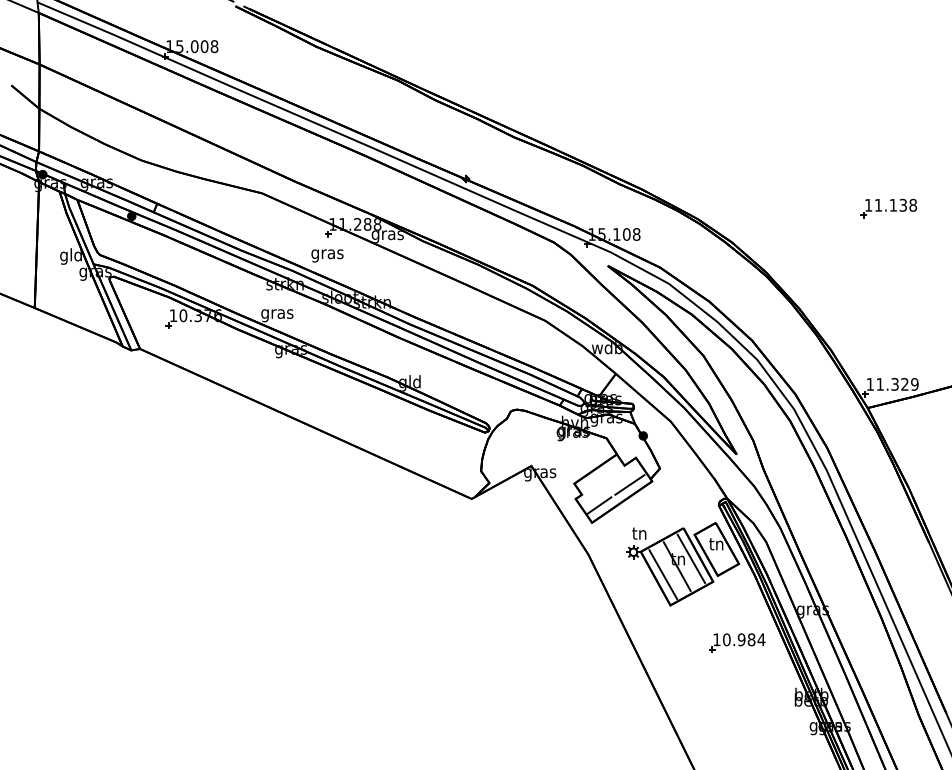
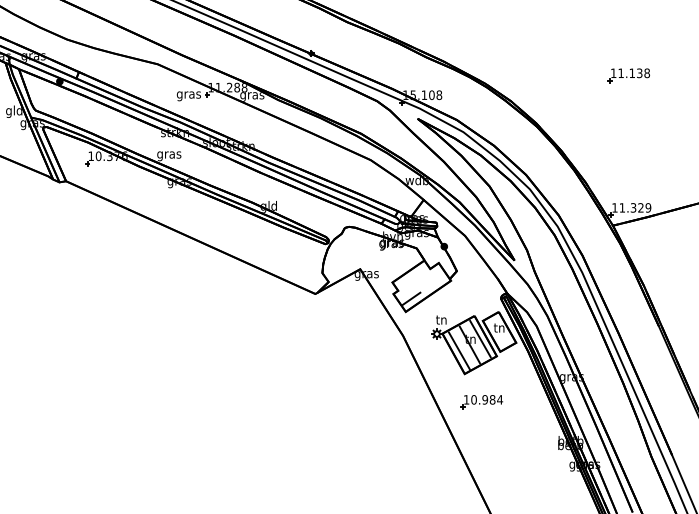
text: (327, 255) -> (188, 95), moved
line: (629, 484) -> (433, 283), removed
part: (737, 642) -> (482, 401), moved

